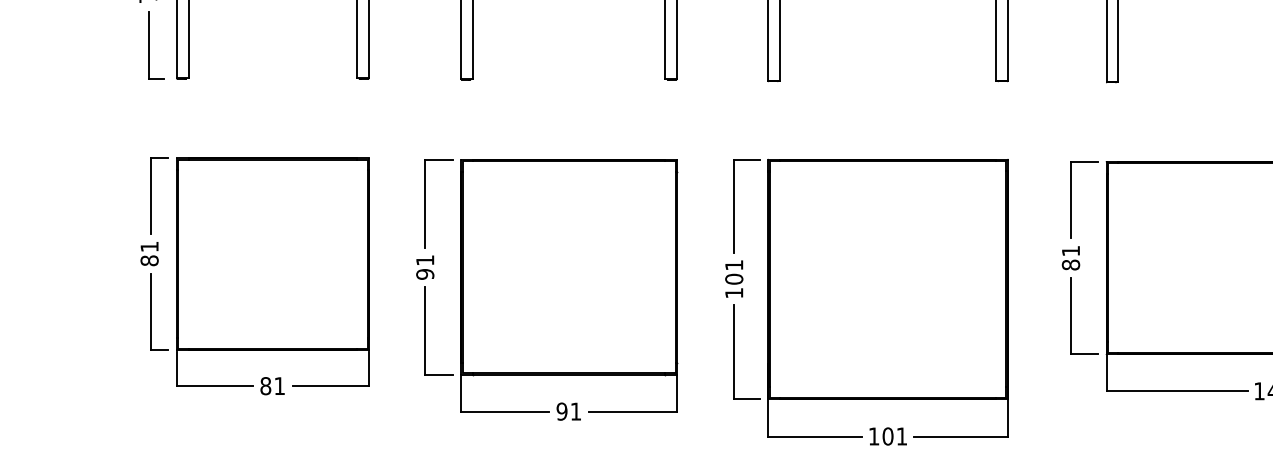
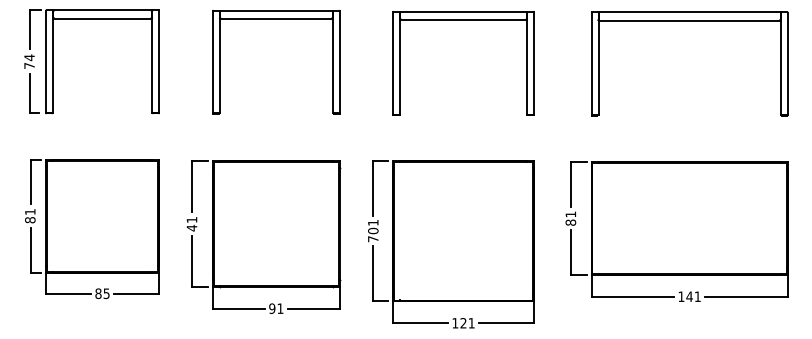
text: (424, 273) -> (191, 227), 91 -> 41
text: (734, 293) -> (373, 239), 101 -> 701
text: (279, 385) -> (106, 293), 81 -> 85
text: (887, 436) -> (463, 323), 101 -> 121

